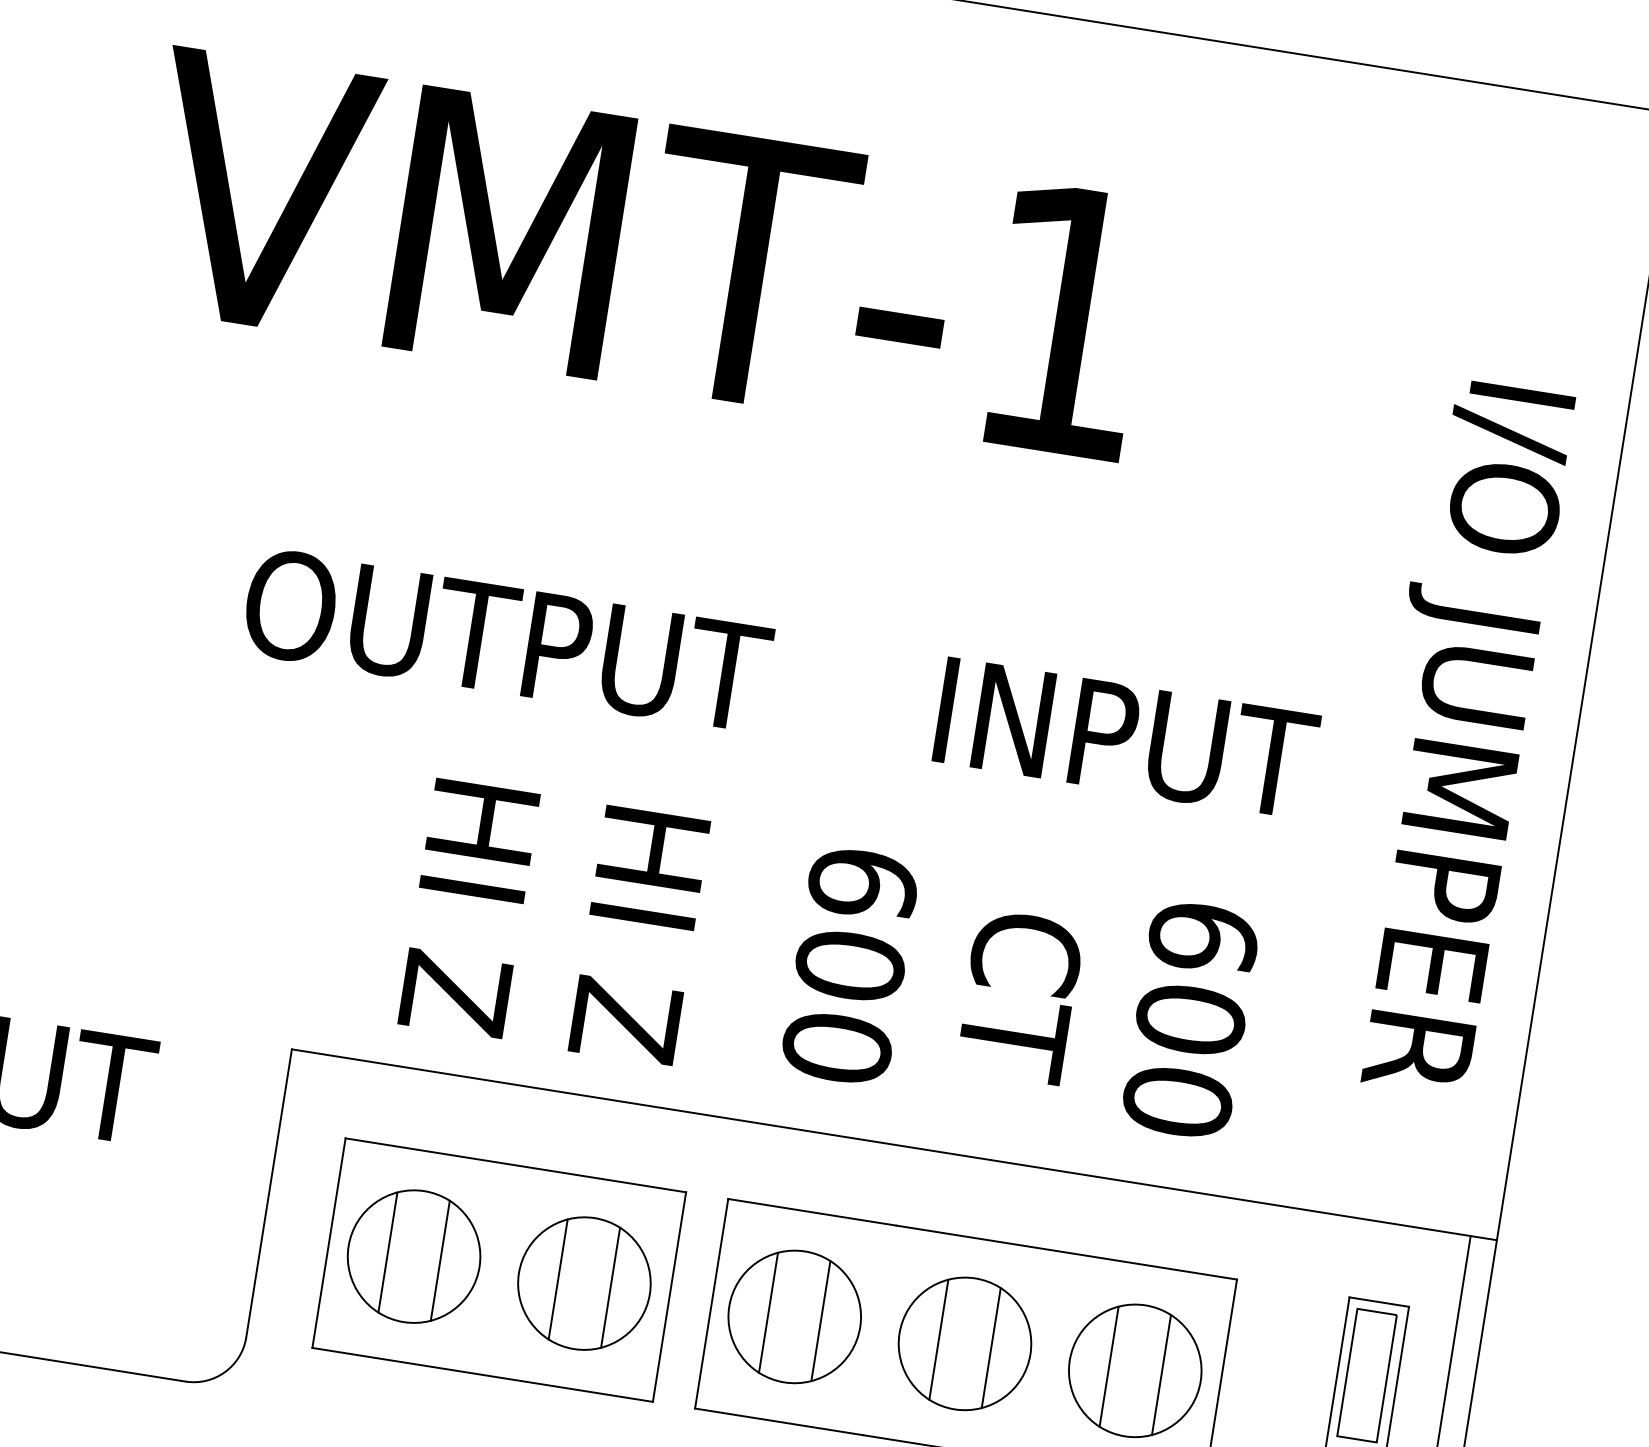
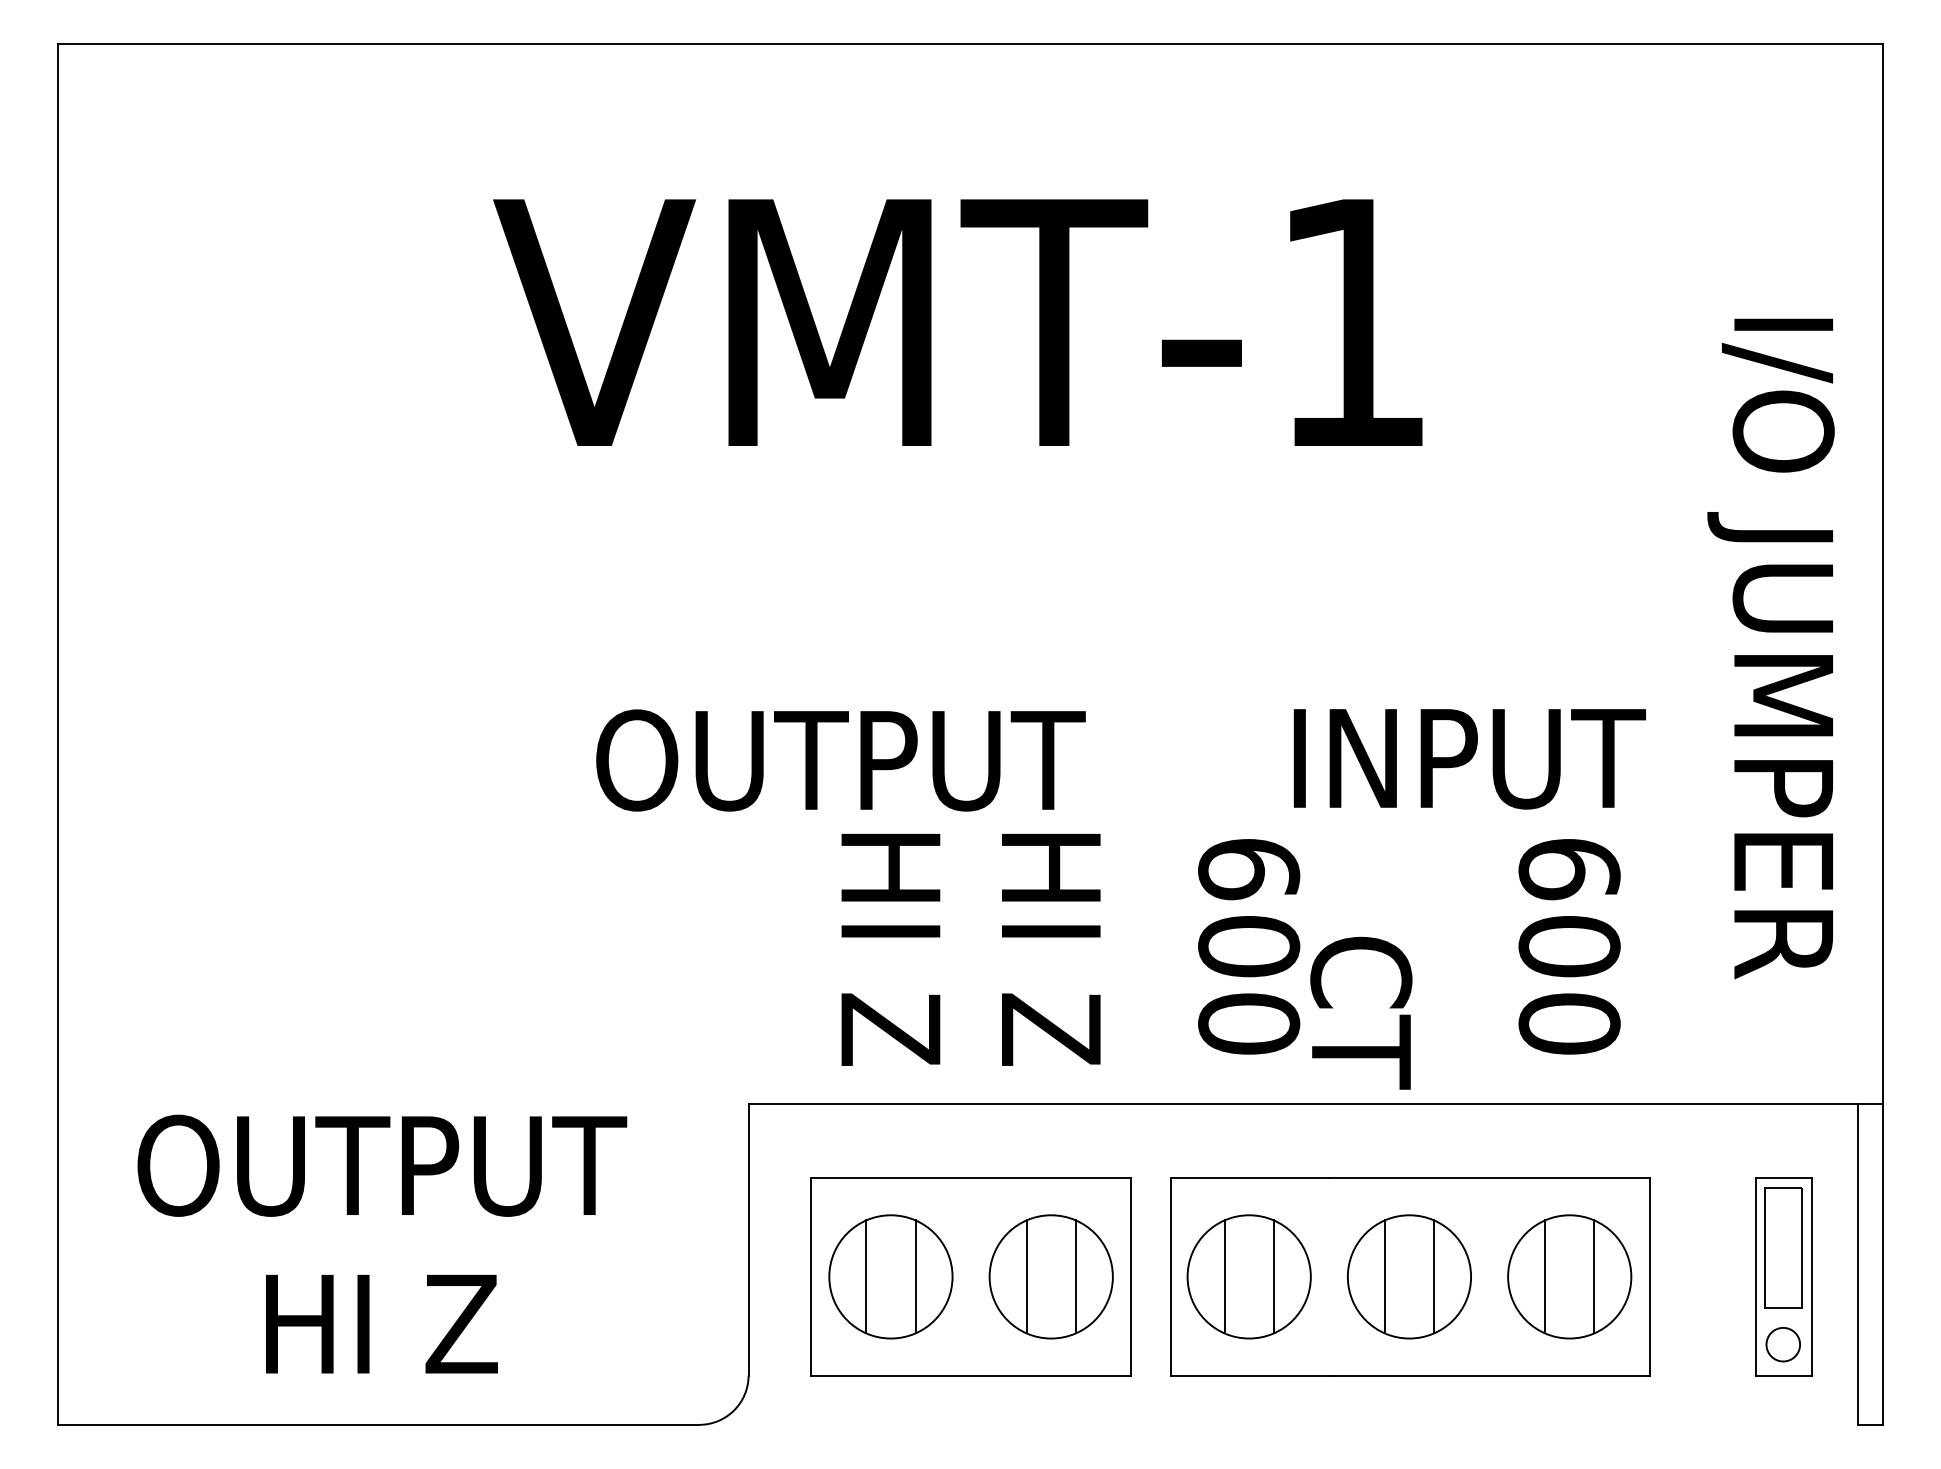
text: (506, 640) -> (840, 760), moved
text: (1126, 739) -> (1469, 759), moved
text: (1020, 996) -> (1361, 1012), moved

